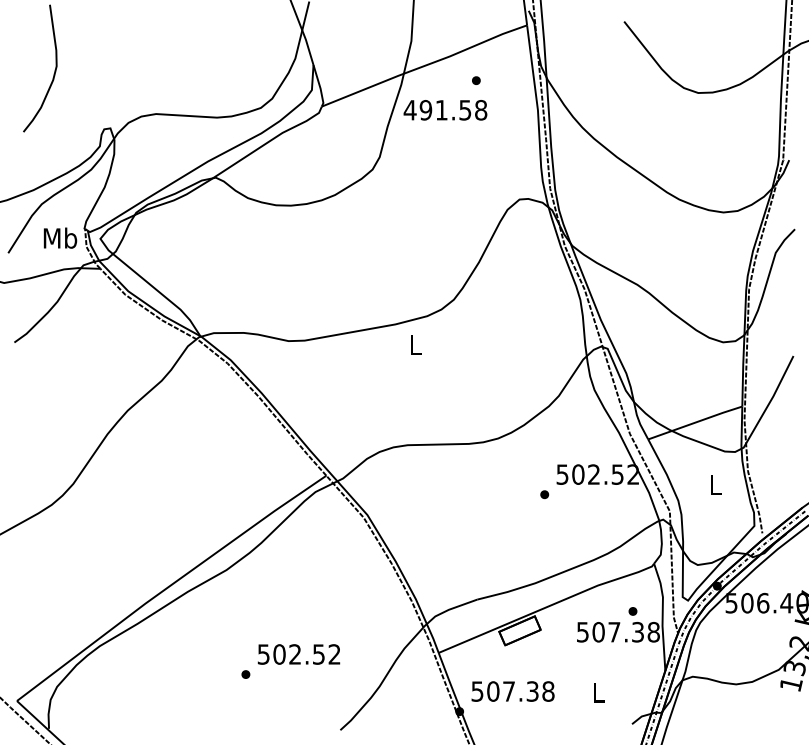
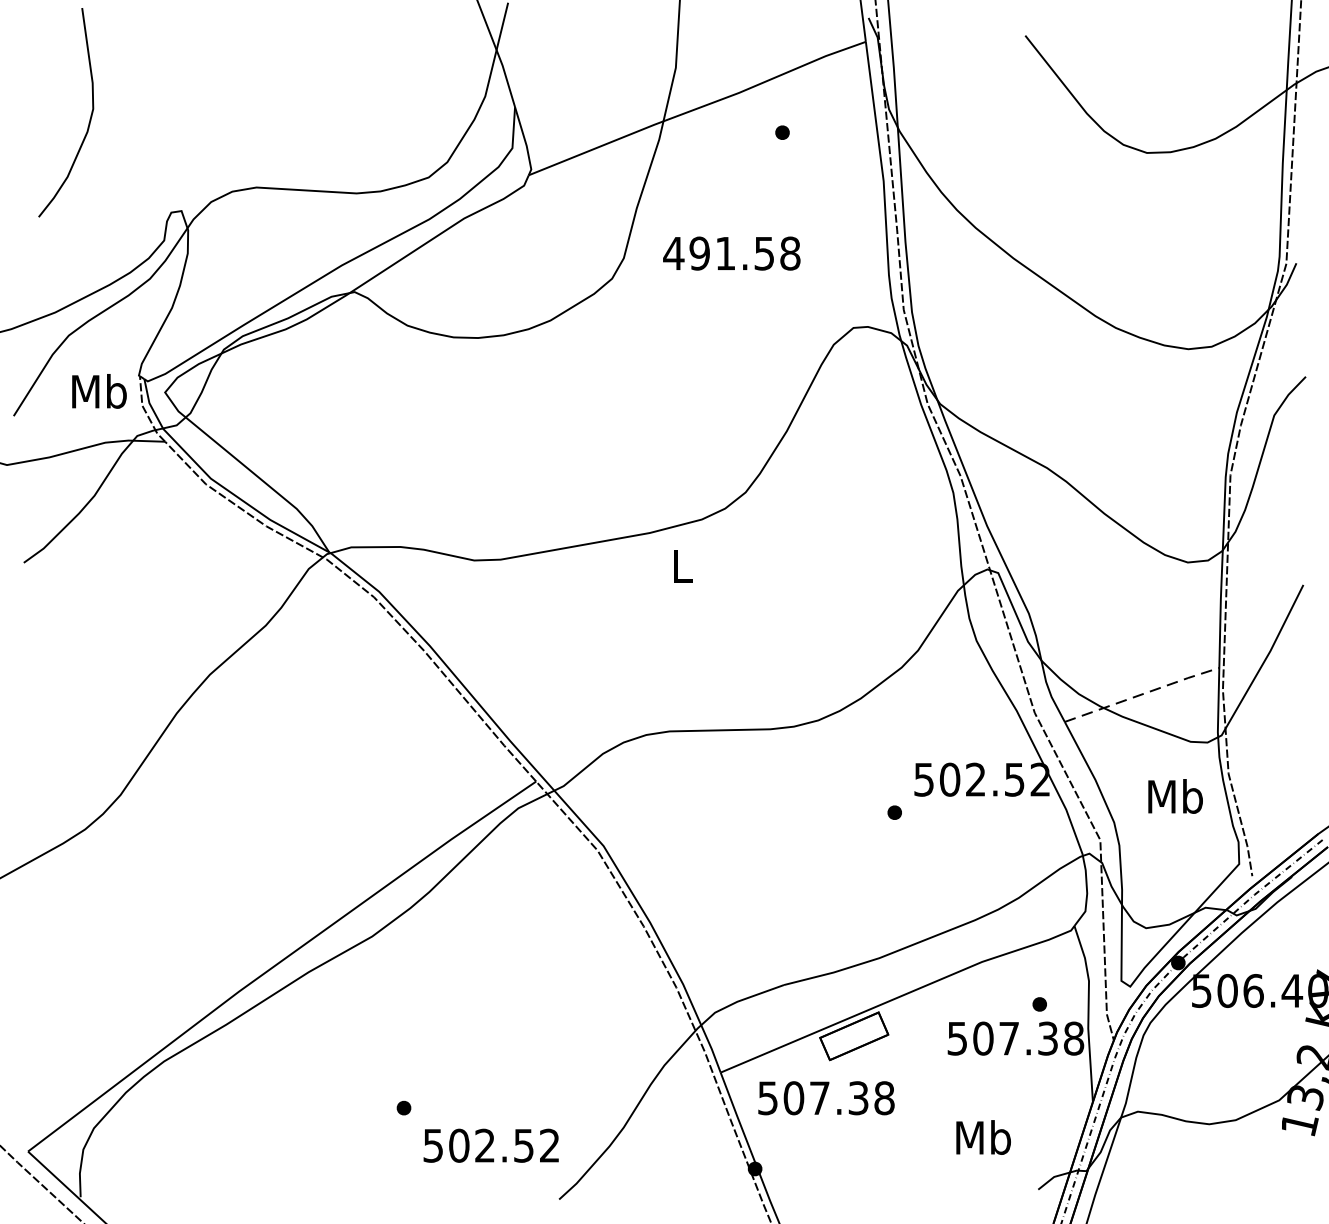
text: (445, 110) -> (731, 253), moved
line: (696, 422) -> (1144, 694), solid -> dashed
text: (715, 484) -> (1175, 795), L -> Mb
text: (298, 654) -> (490, 1145), moved
text: (512, 691) -> (825, 1098), moved
text: (598, 692) -> (983, 1137), L -> Mb

